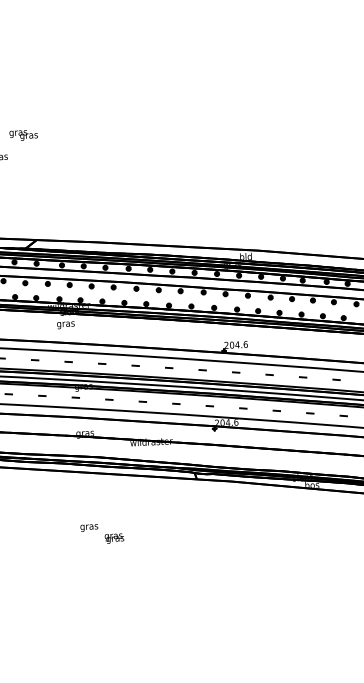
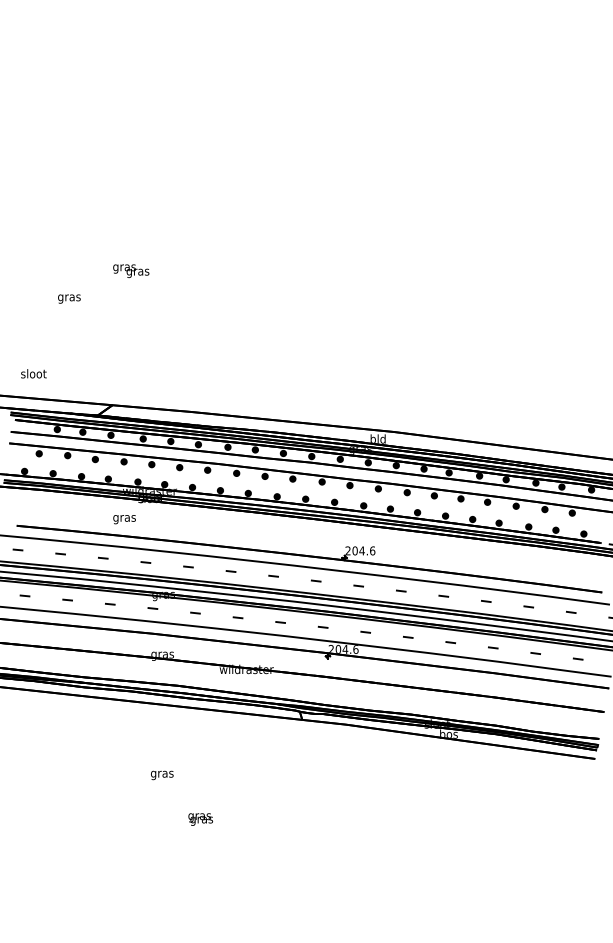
text: (23, 134) -> (131, 270), moved
text: (65, 325) -> (124, 519), moved
text: (114, 538) -> (200, 819), moved

